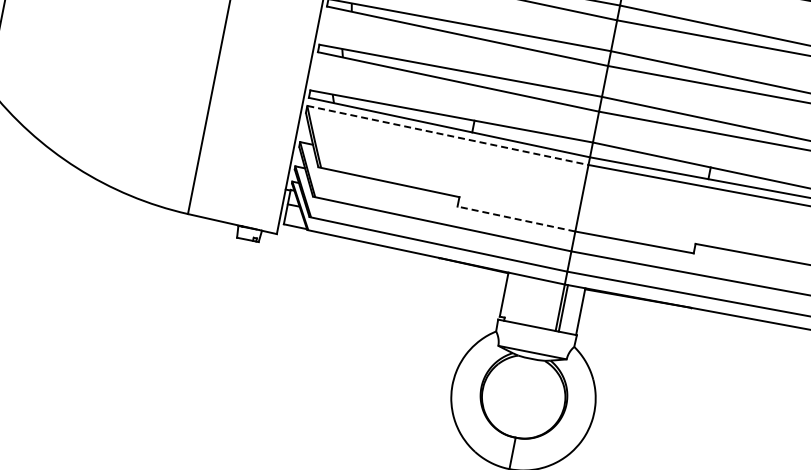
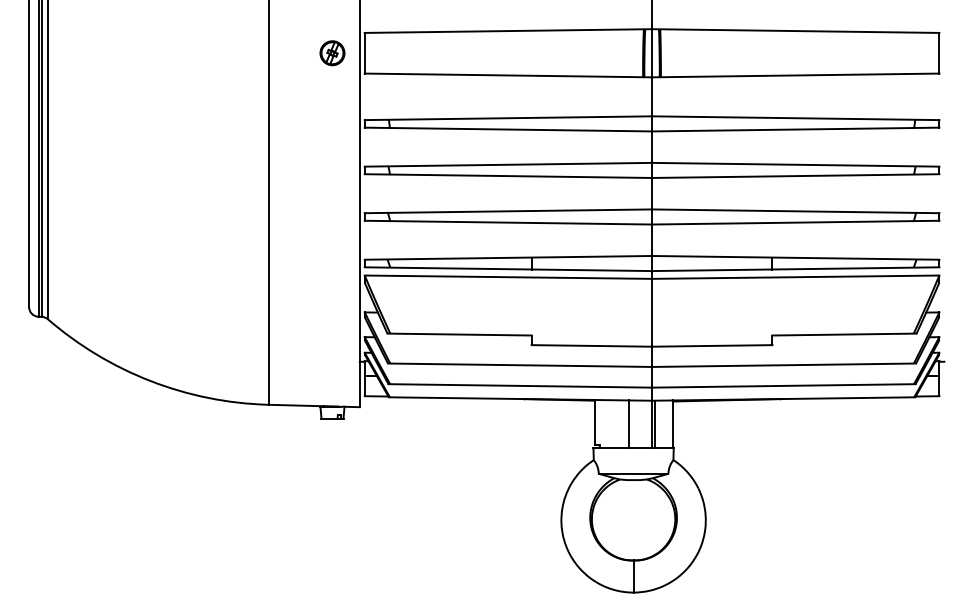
line: (447, 135) -> (508, 277), dashed -> solid
line: (516, 218) -> (591, 345), dashed -> solid
line: (538, 303) -> (629, 424), added

